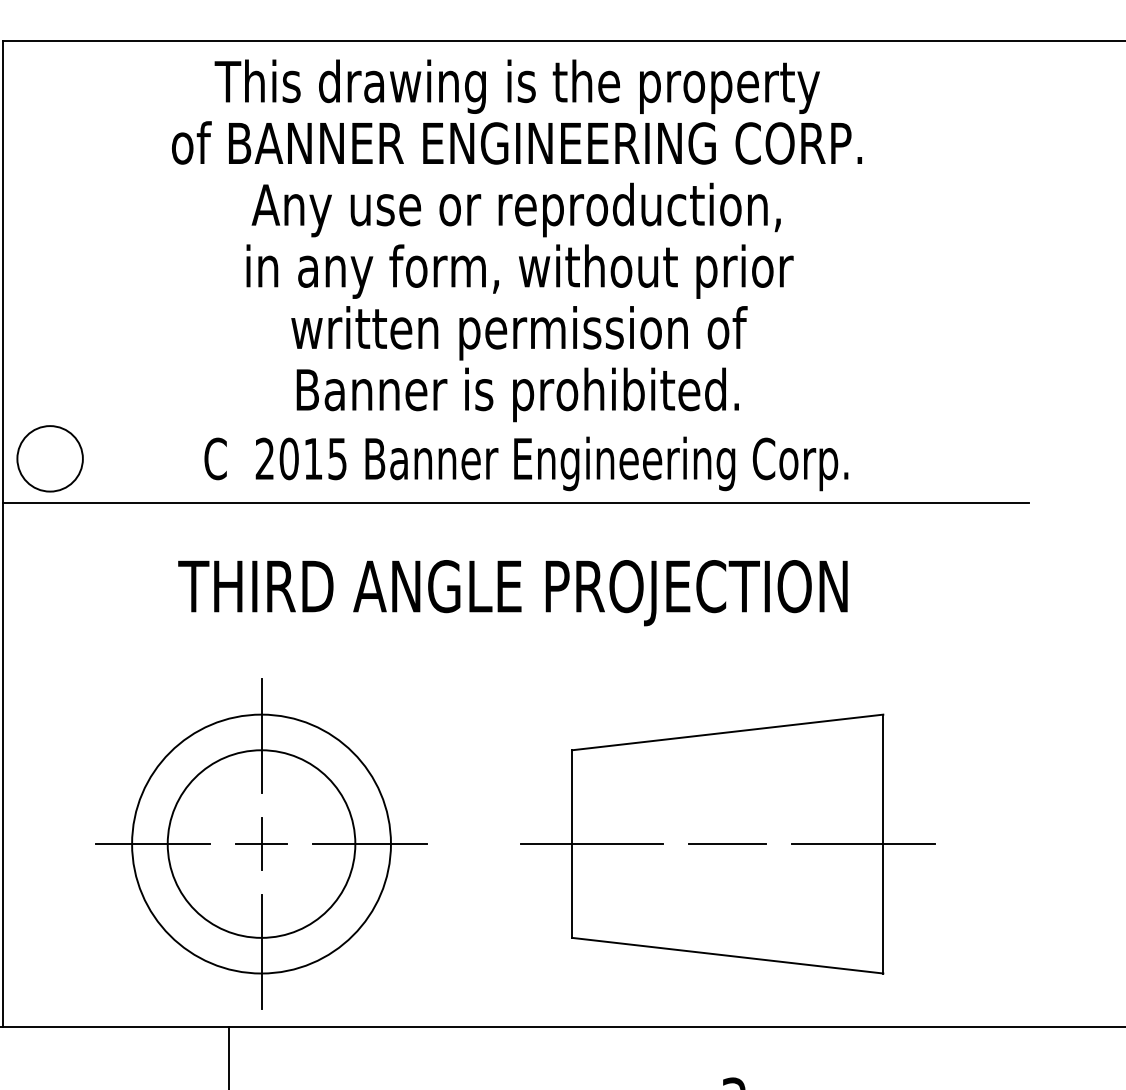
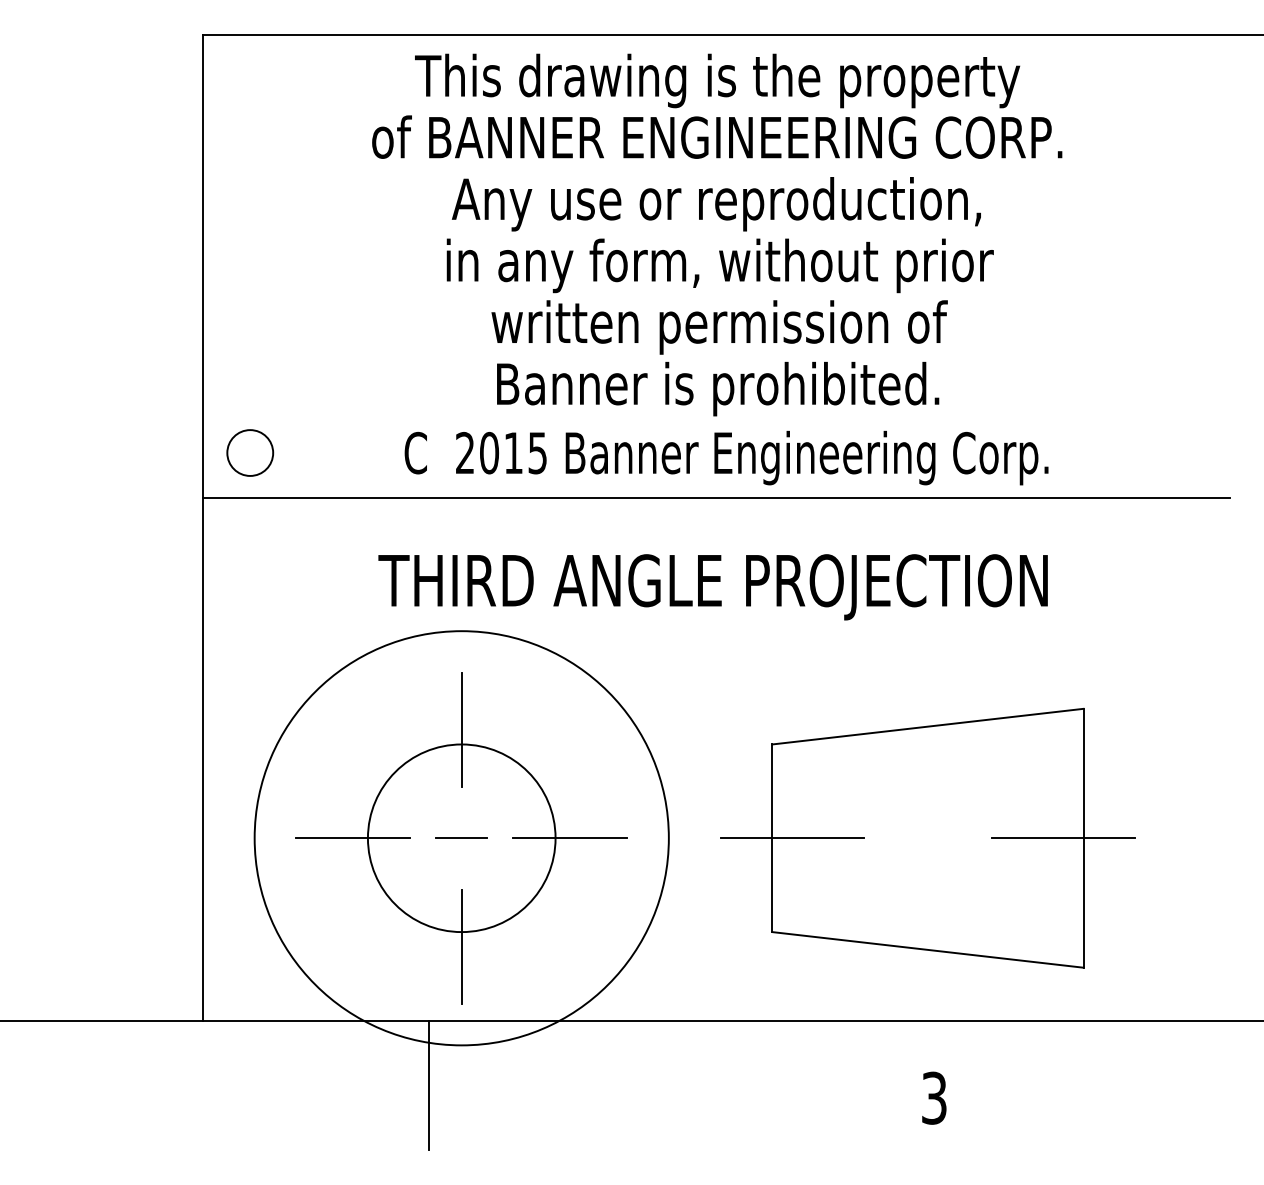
circle: (49, 458) -> (249, 452), size x0.7
circle: (261, 843) -> (461, 837), size x1.6
line: (261, 843) -> (461, 837), removed
line: (727, 844) -> (927, 838), removed

